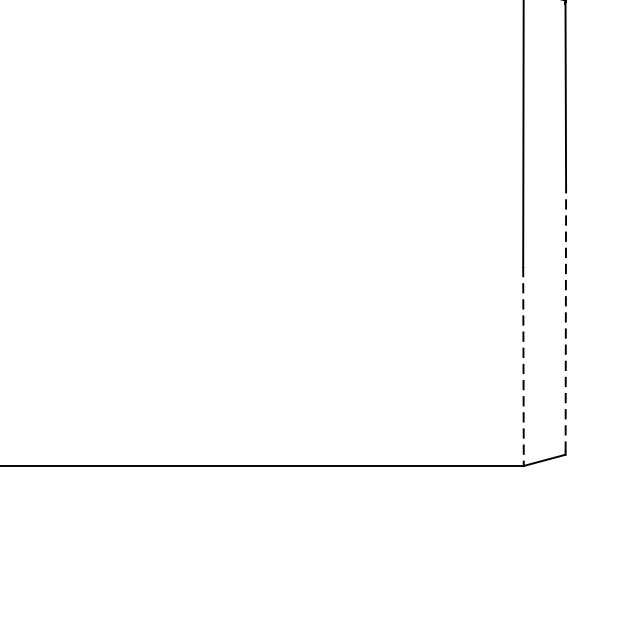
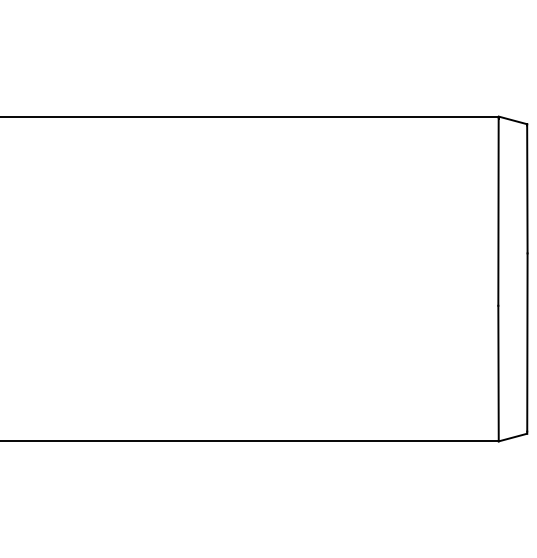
line: (565, 320) -> (527, 342), dashed -> solid
line: (523, 366) -> (498, 373), dashed -> solid

